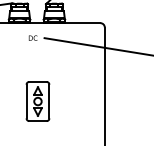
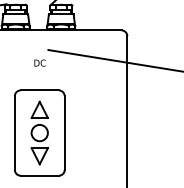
text: (32, 37) -> (39, 62), moved
part: (37, 101) -> (39, 132), size x1.67

